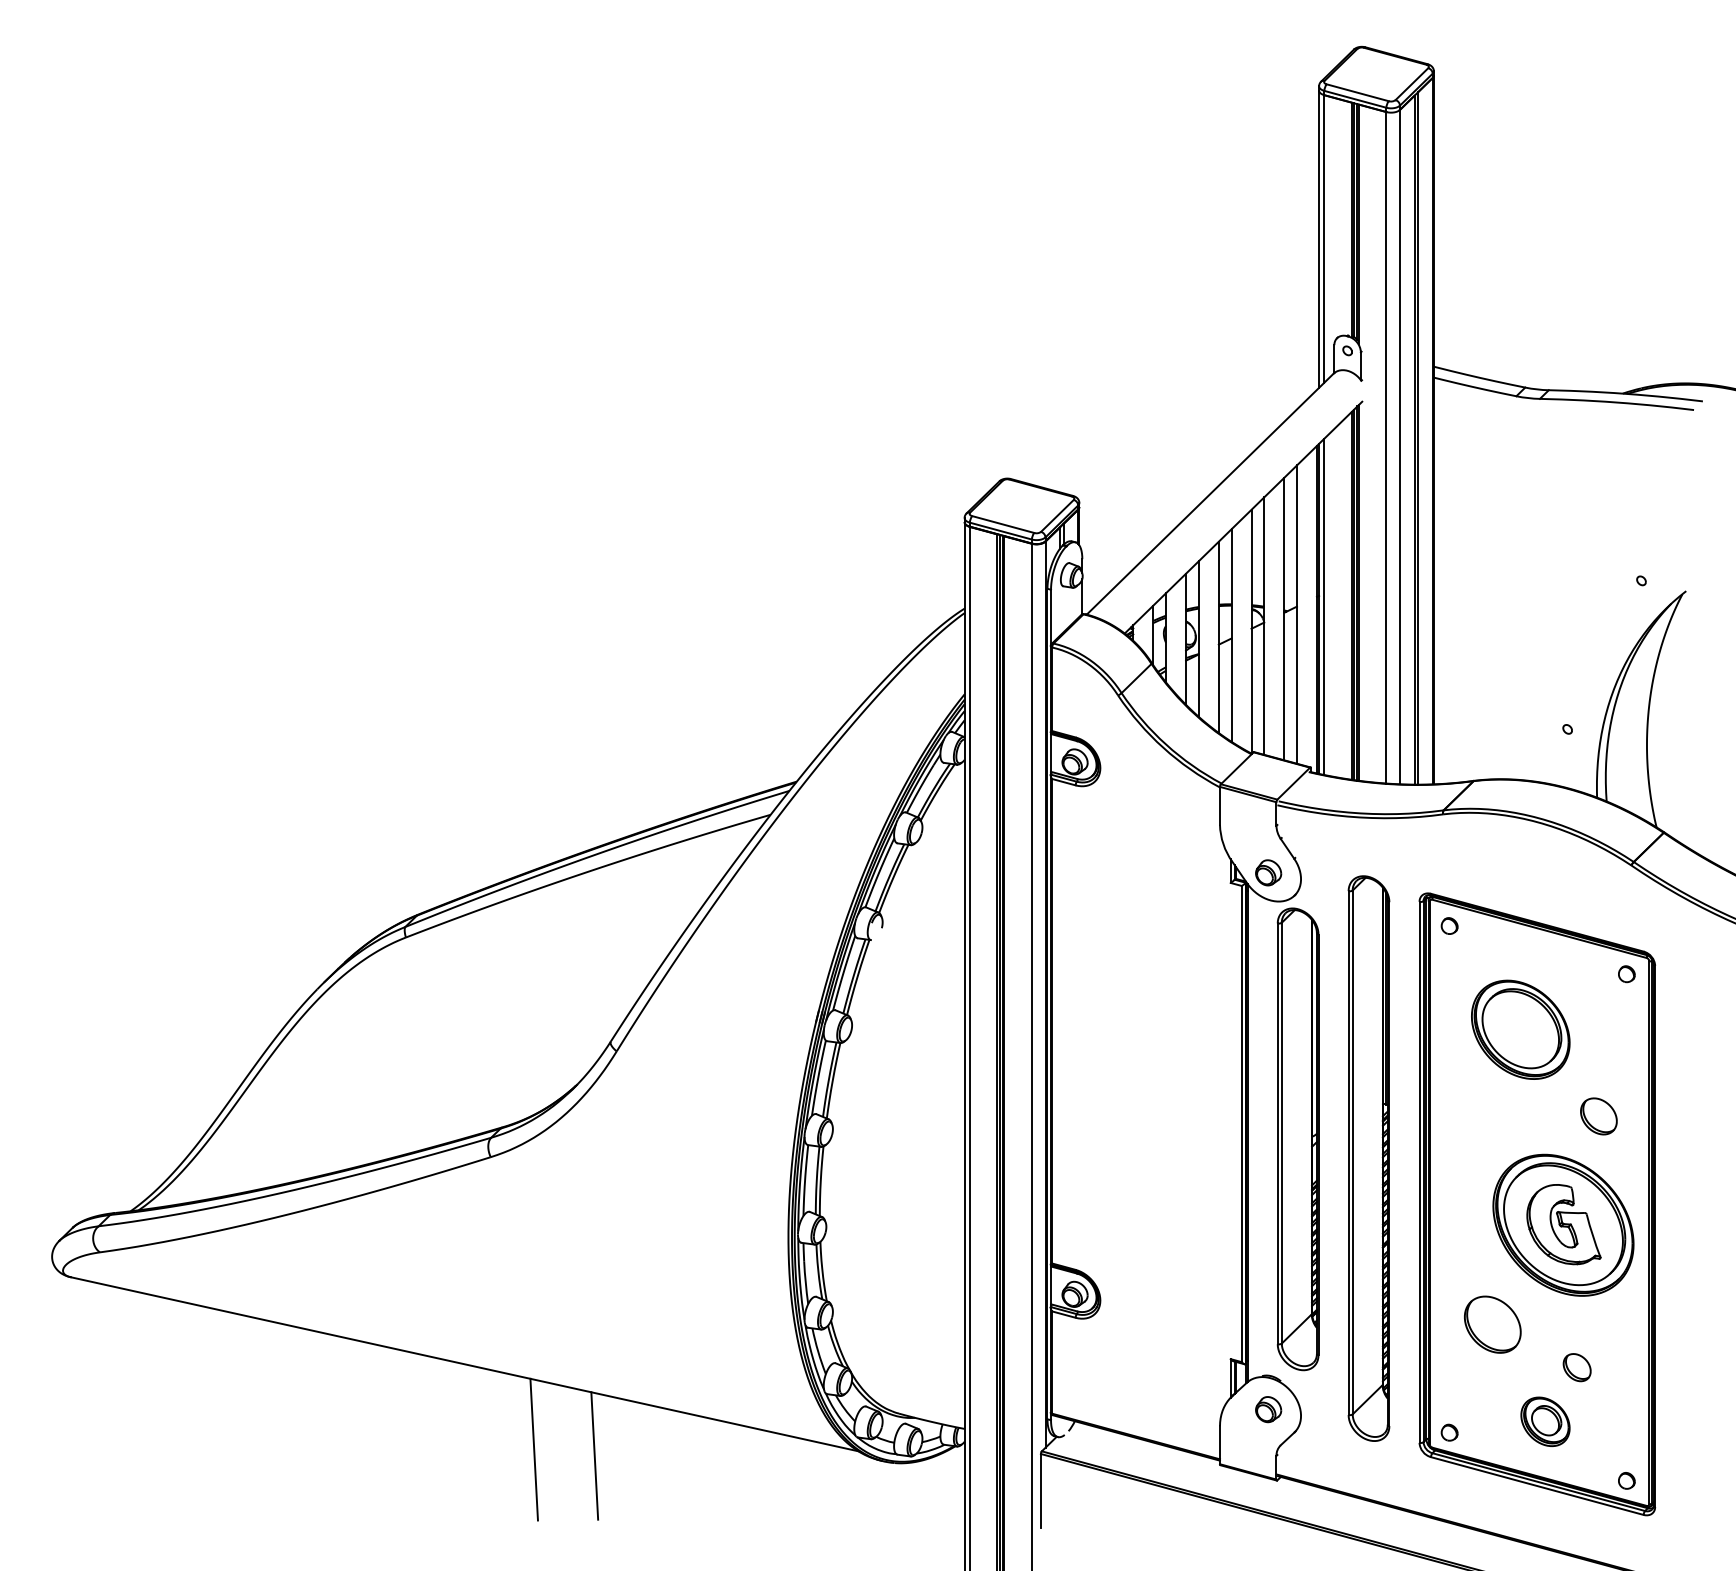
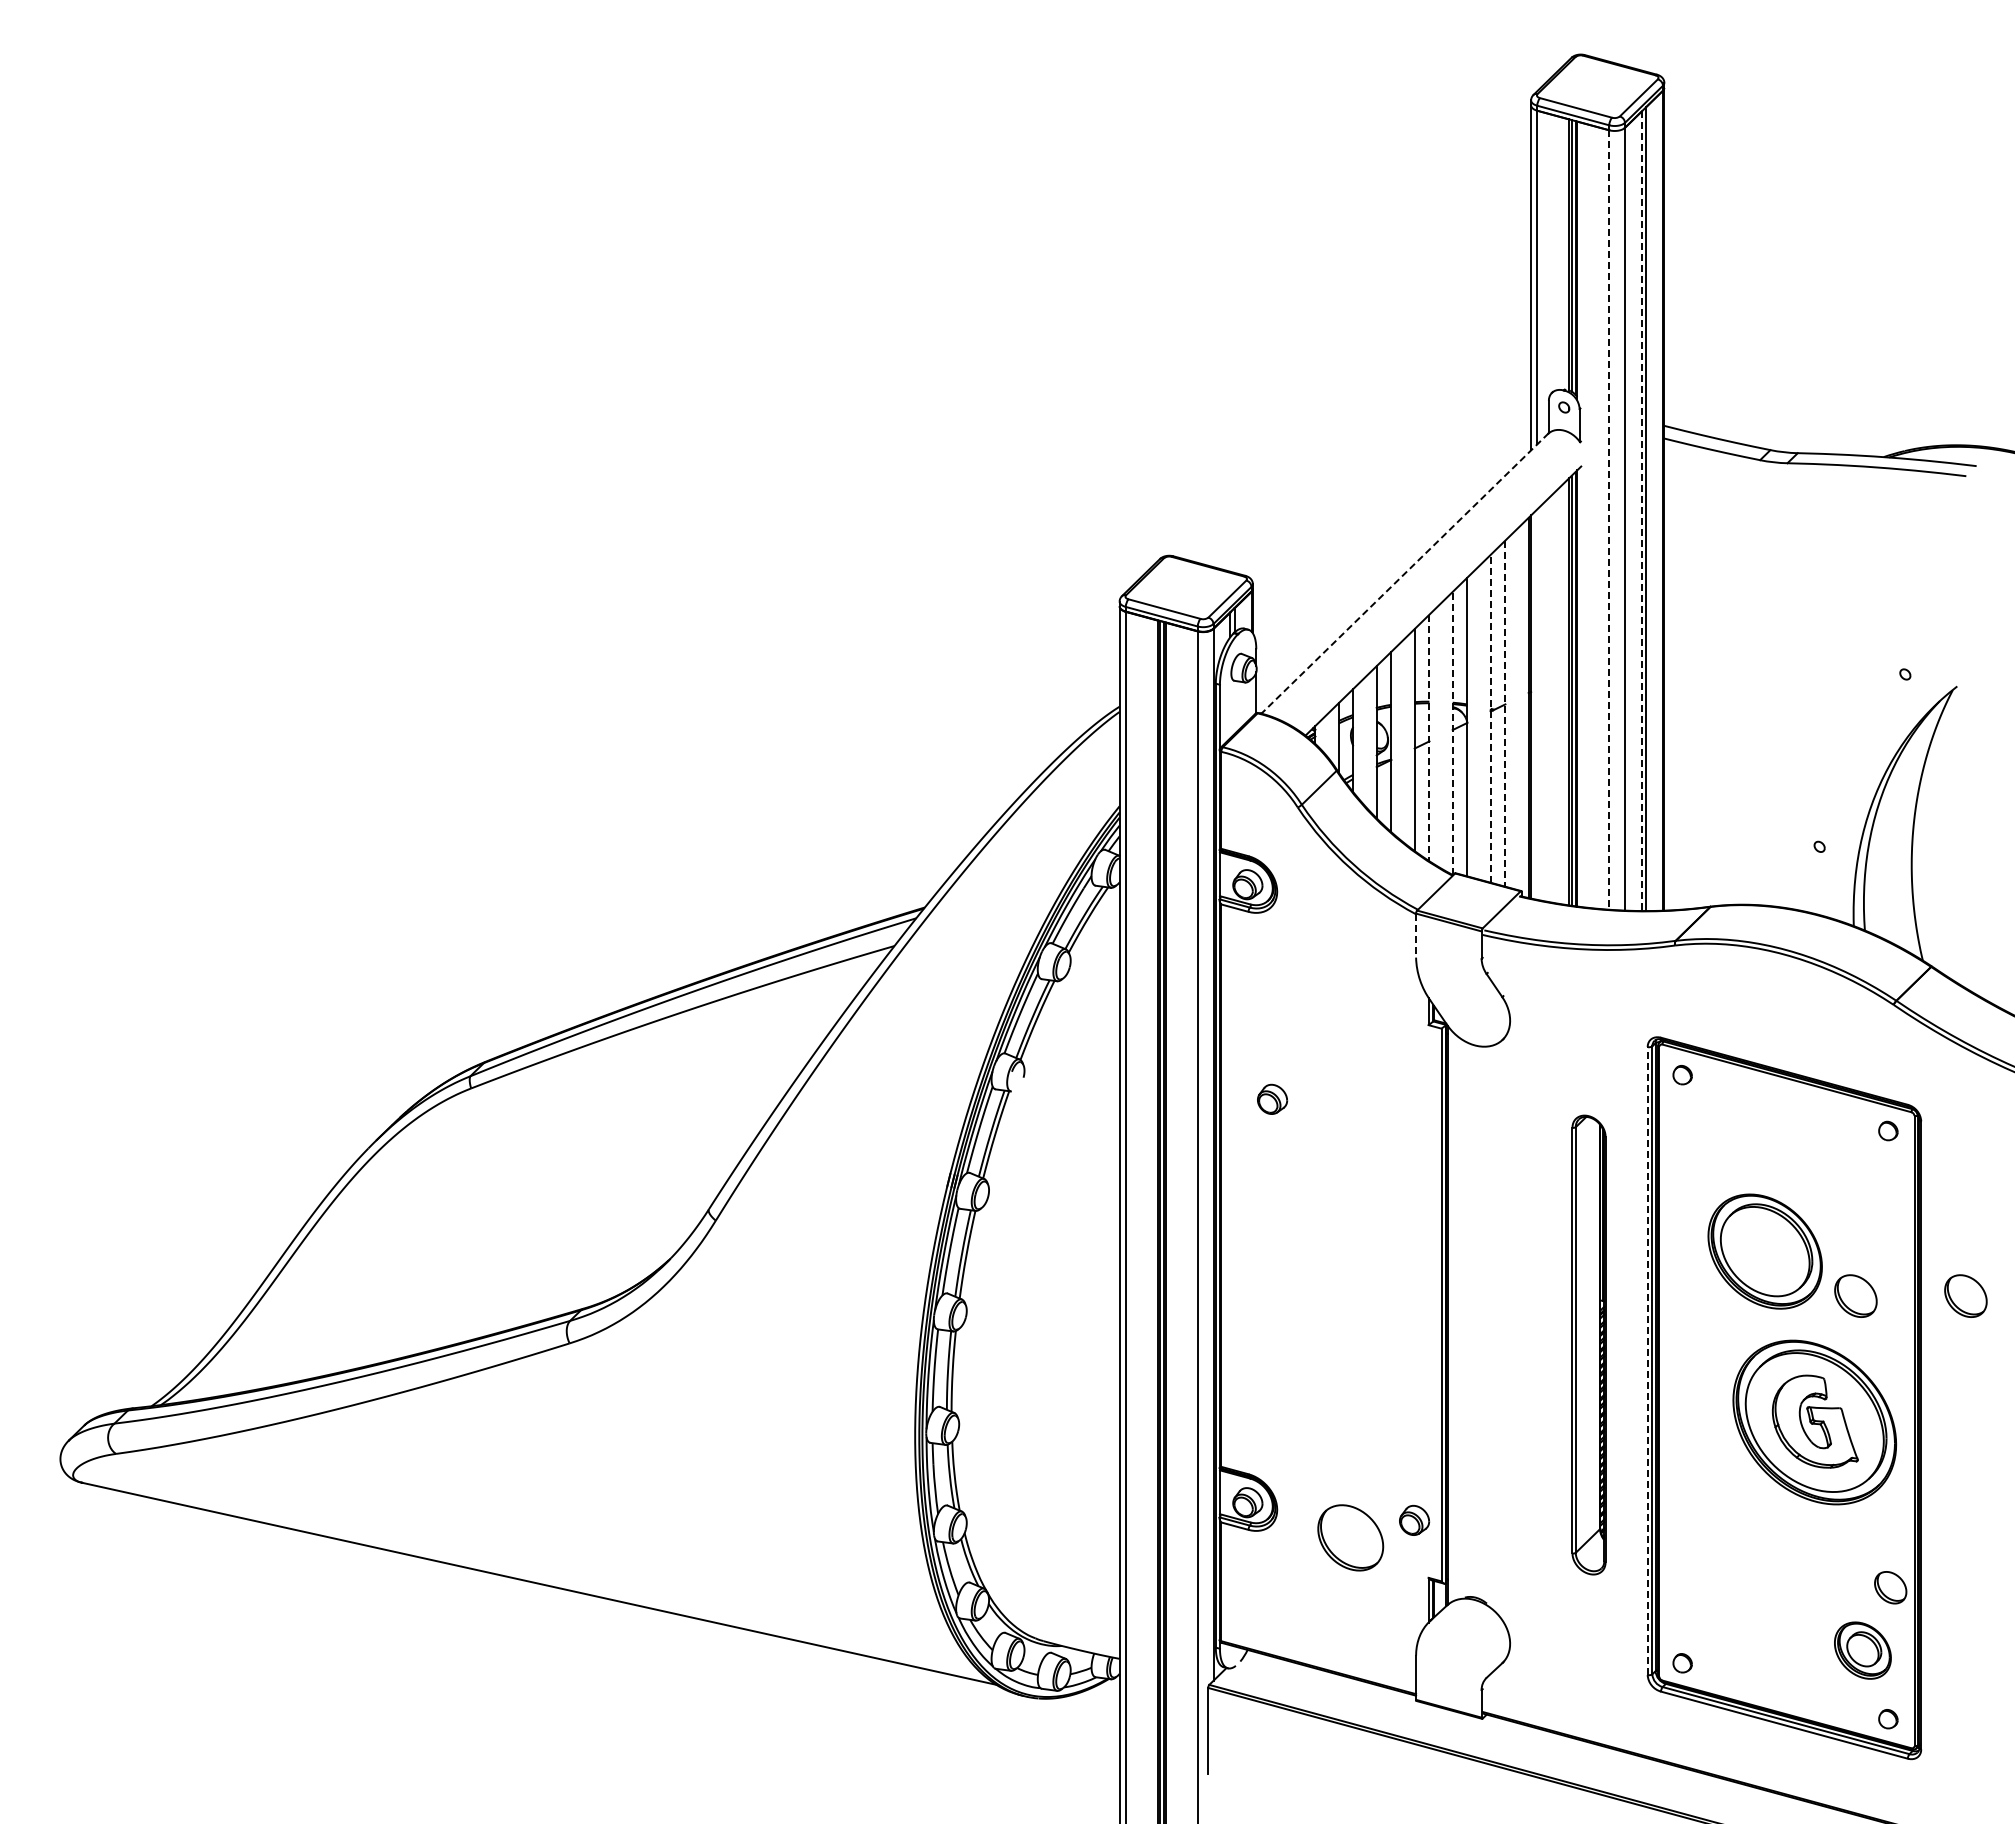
line: (1414, 440) -> (1641, 511), solid -> dashed
line: (1386, 448) -> (1609, 520), solid -> dashed
line: (1210, 493) -> (1405, 573), solid -> dashed
line: (1324, 606) -> (1537, 704), removed
line: (1297, 615) -> (1505, 714), solid -> dashed
line: (1284, 618) -> (1490, 718), solid -> dashed
line: (1251, 630) -> (1452, 732), solid -> dashed
line: (1231, 636) -> (1429, 738), solid -> dashed
line: (1220, 805) -> (1416, 935), solid -> dashed
part: (1268, 872) -> (1272, 1098), moved
part: (1520, 1029) -> (1764, 1251), moved
part: (1693, 1115) -> (1965, 1295), added
part: (1297, 1139) -> (1506, 1322), removed
part: (1368, 1158) -> (1588, 1344), size x0.7
line: (1419, 1172) -> (1647, 1361), solid -> dashed
part: (1492, 1324) -> (1350, 1537), moved
part: (1577, 1367) -> (1890, 1587), moved
part: (1268, 1409) -> (1414, 1520), moved
part: (1545, 1421) -> (1862, 1650), moved
line: (533, 1449) -> (619, 1682), removed
line: (594, 1456) -> (690, 1690), removed

